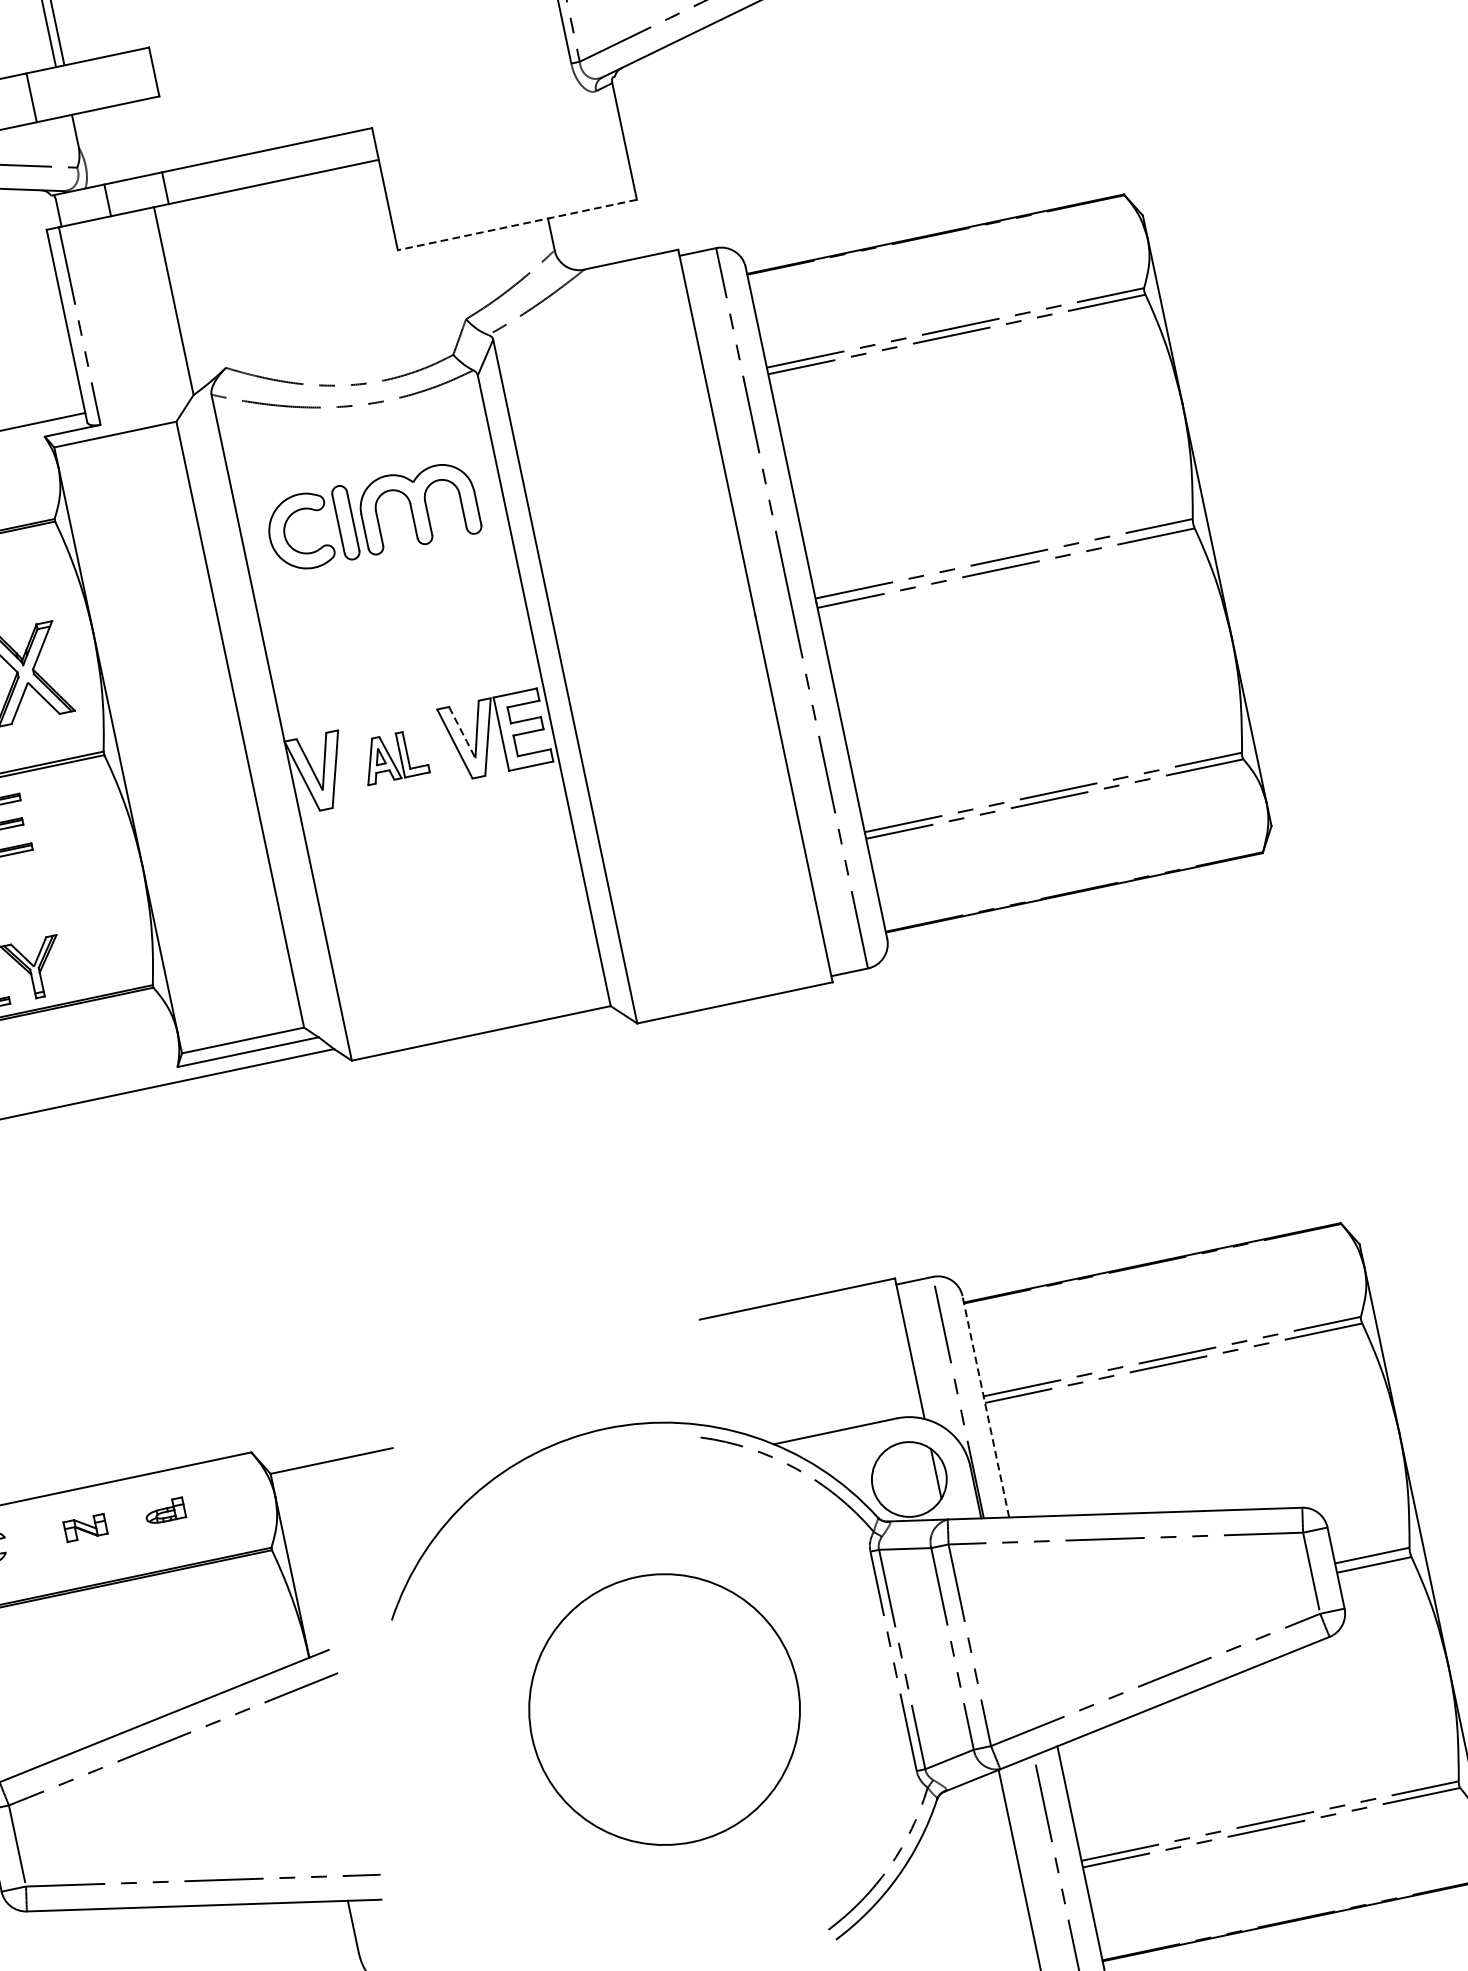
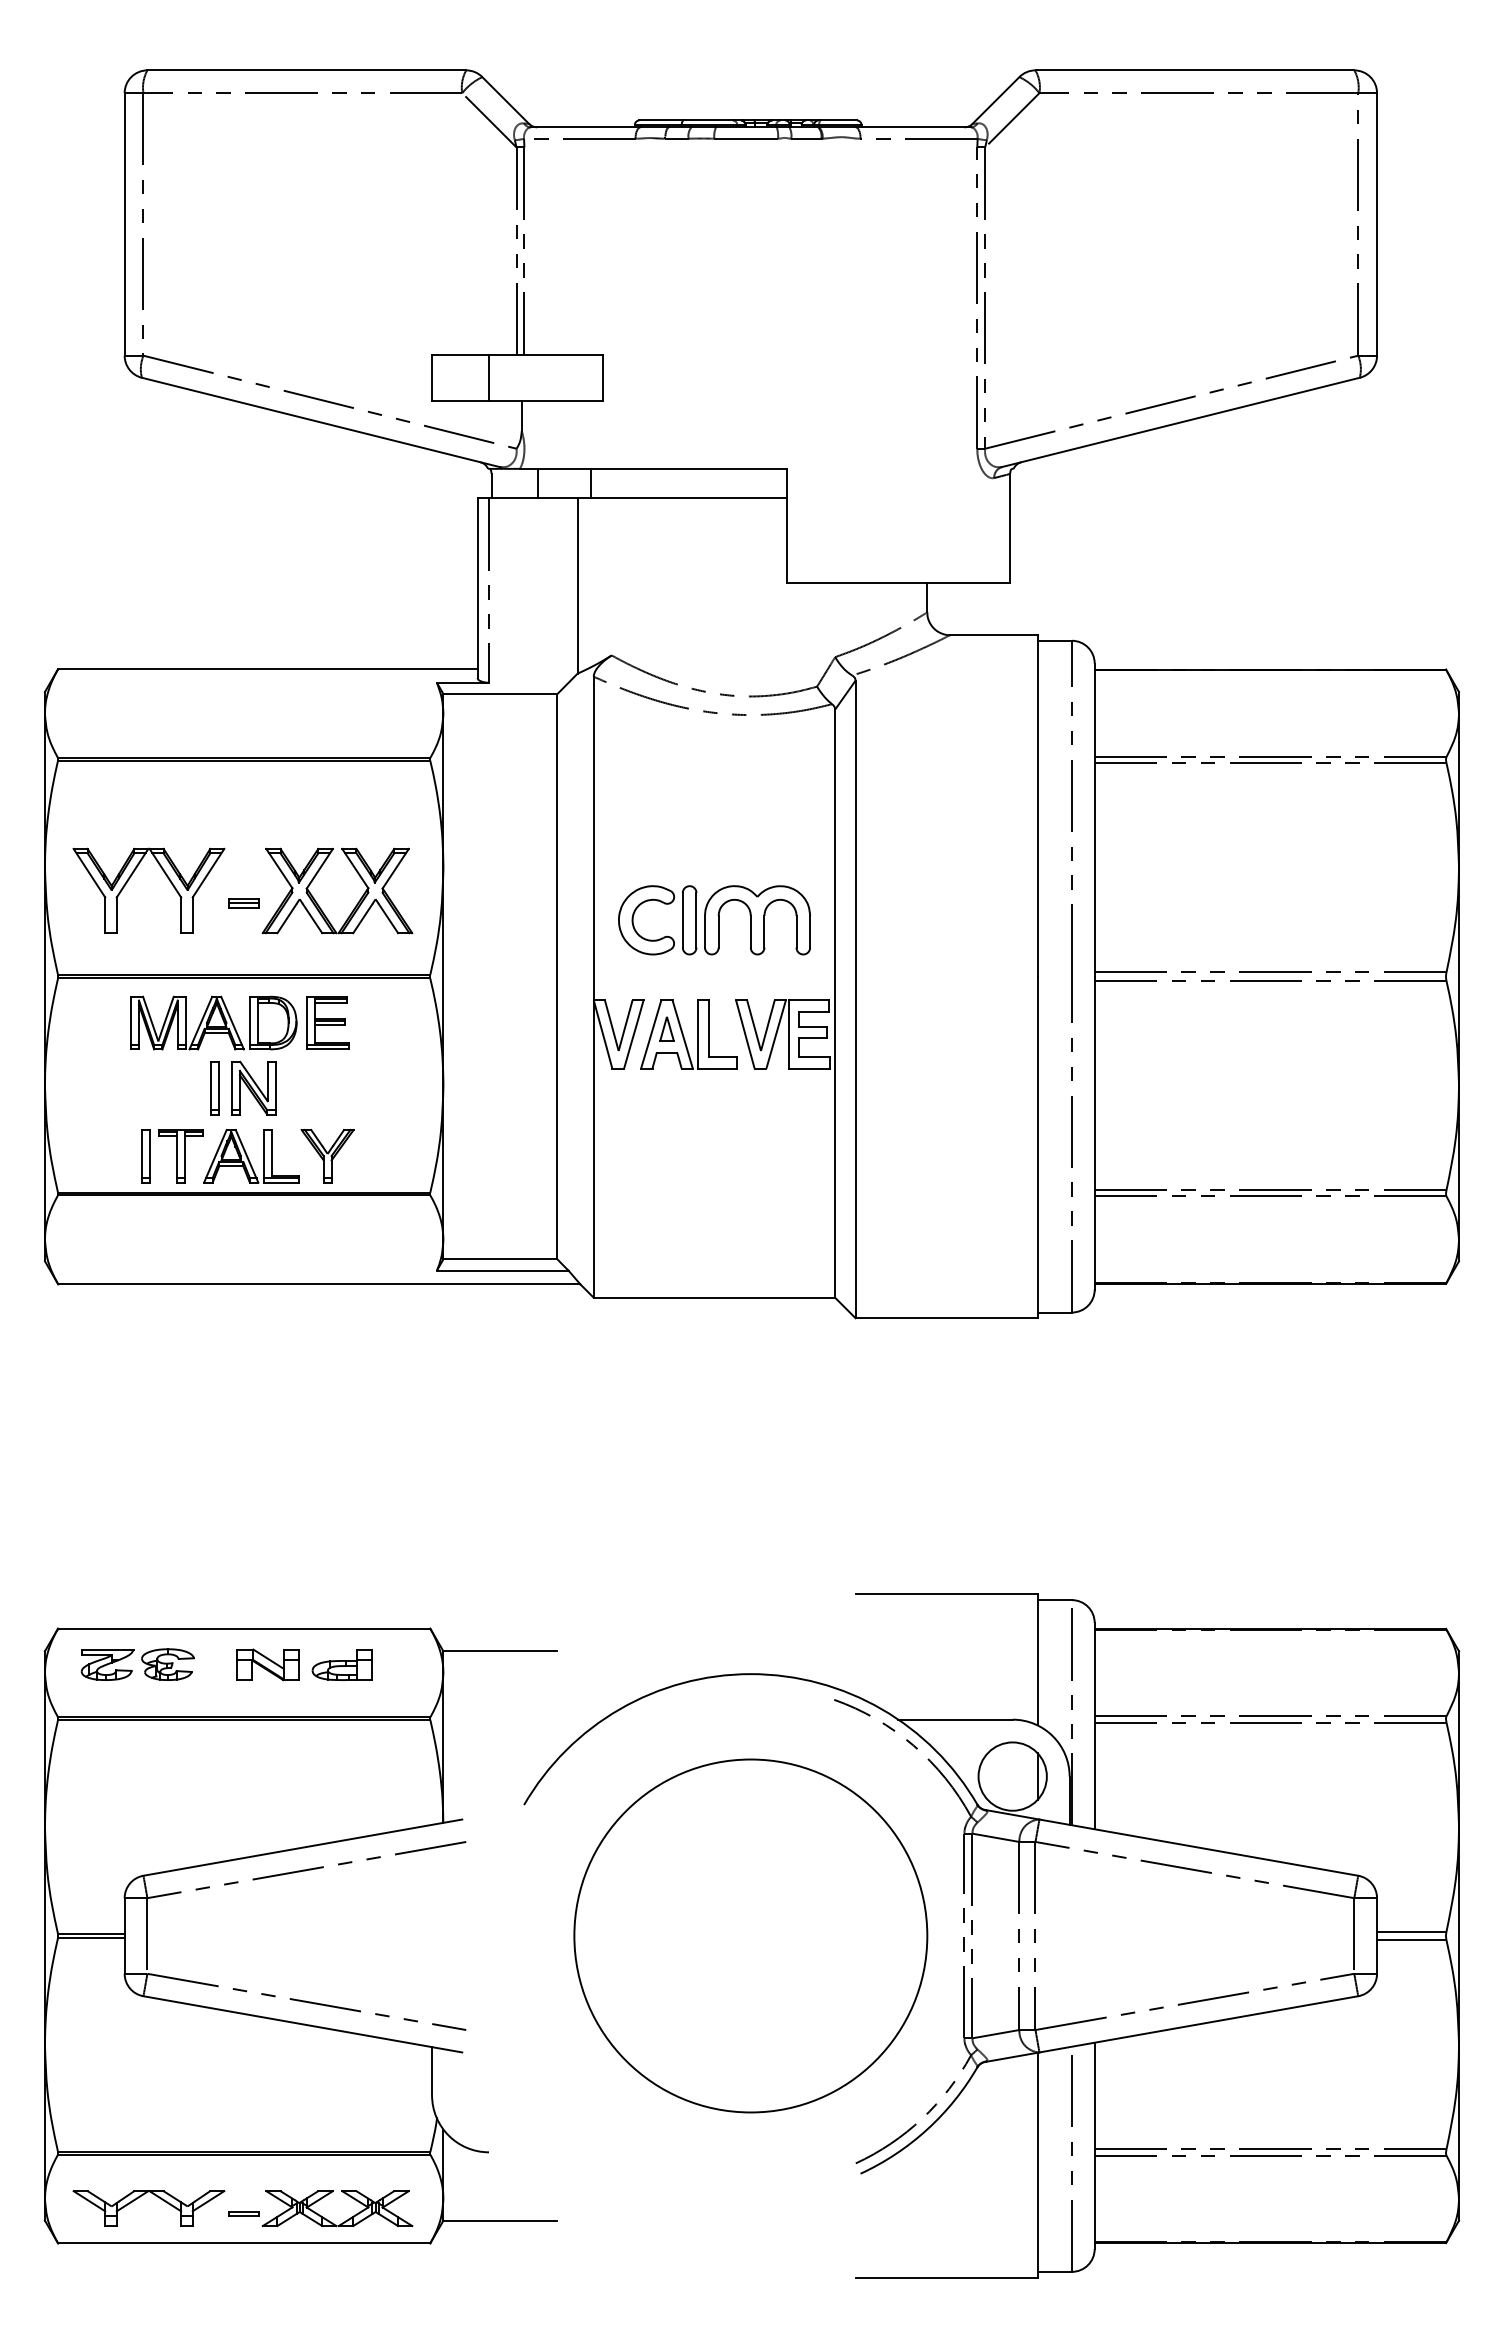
line: (517, 224) -> (898, 582), dashed -> solid
part: (372, 517) -> (714, 920), moved
line: (462, 732) -> (754, 1025), dashed -> solid
part: (393, 756) -> (688, 1034), size x1.67
line: (985, 1406) -> (1094, 1725), dashed -> solid
part: (164, 1510) -> (341, 1664), size x1.67
part: (84, 1527) -> (267, 1664), size x1.67
circle: (664, 1709) -> (750, 1935), size x1.43

